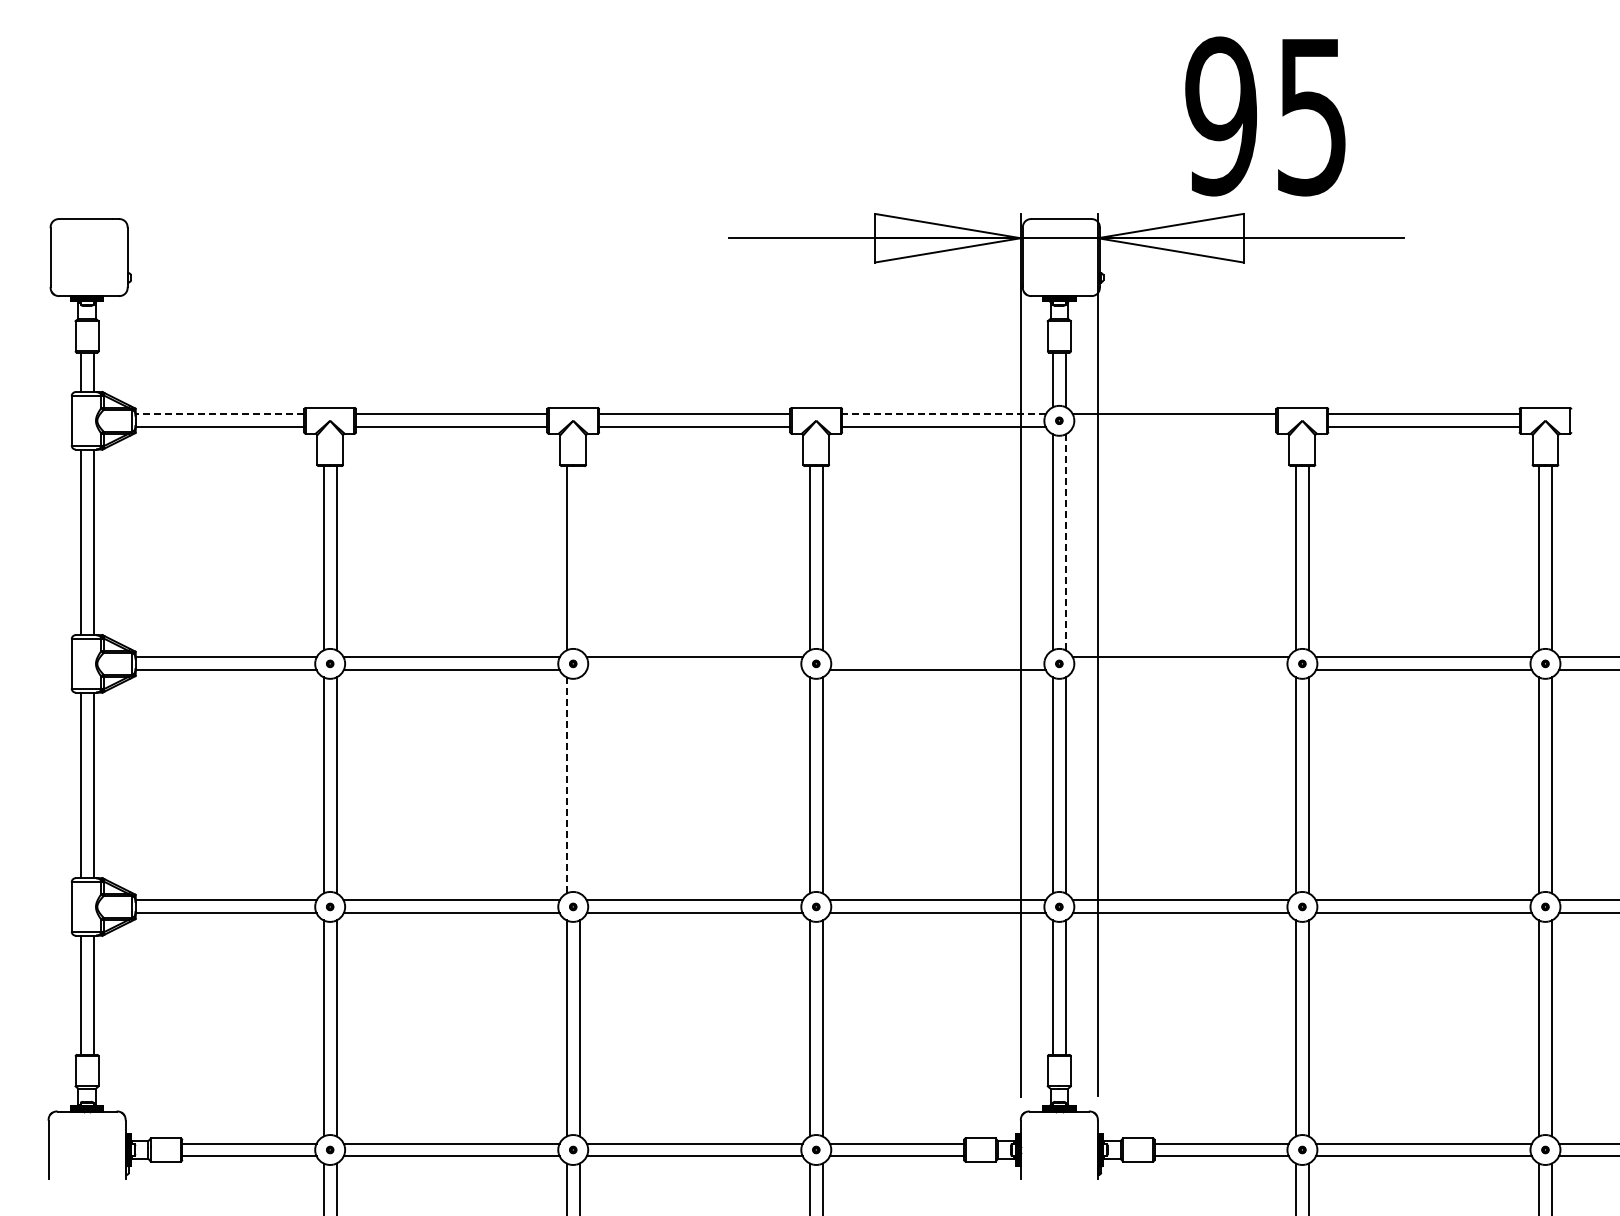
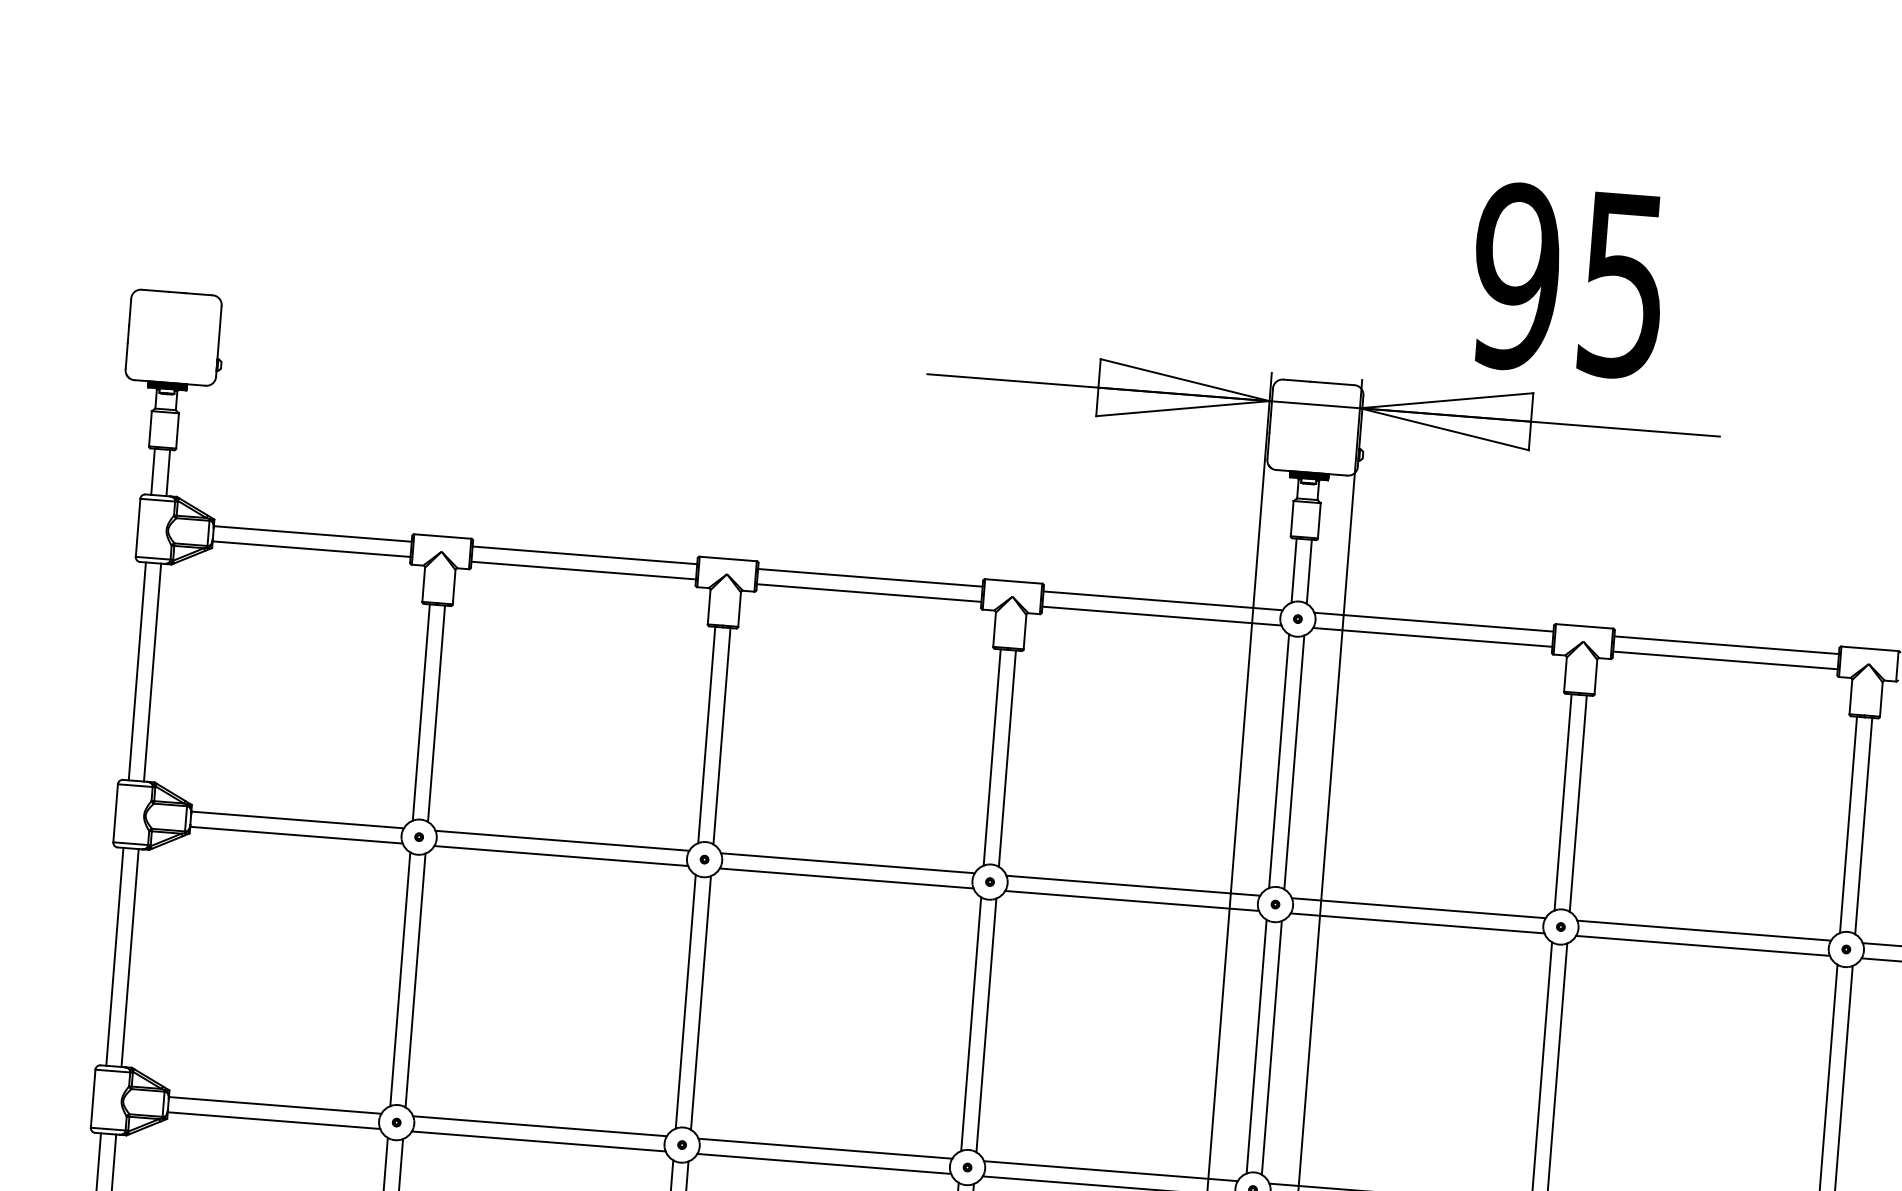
line: (219, 414) -> (312, 534), dashed -> solid
line: (944, 414) -> (1163, 601), dashed -> solid
line: (1174, 427) -> (1432, 637), added
line: (1065, 541) -> (1294, 761), dashed -> solid
line: (579, 558) -> (721, 736), added
line: (937, 657) -> (1132, 885), added
line: (694, 670) -> (846, 878), added
line: (1180, 670) -> (1417, 923), added
line: (566, 785) -> (685, 1001), dashed -> solid
line: (579, 785) -> (700, 1003), added

